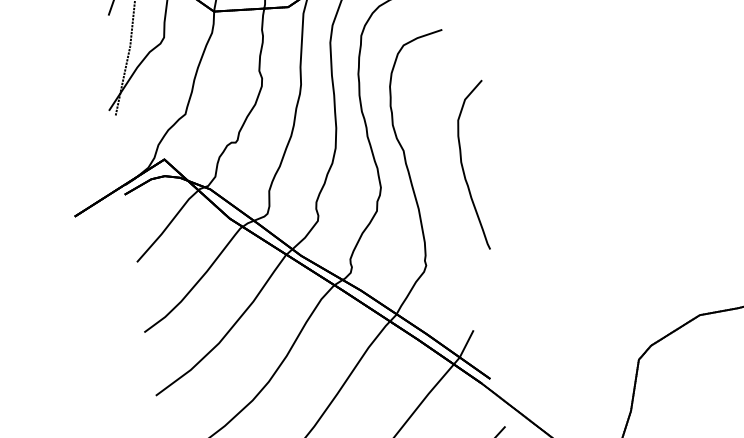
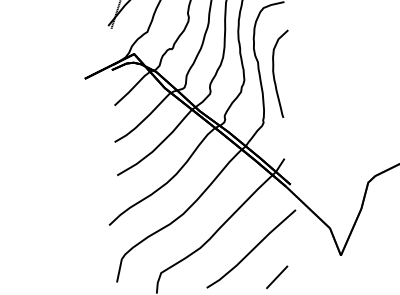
curve: (464, 166) -> (274, 73), moved

